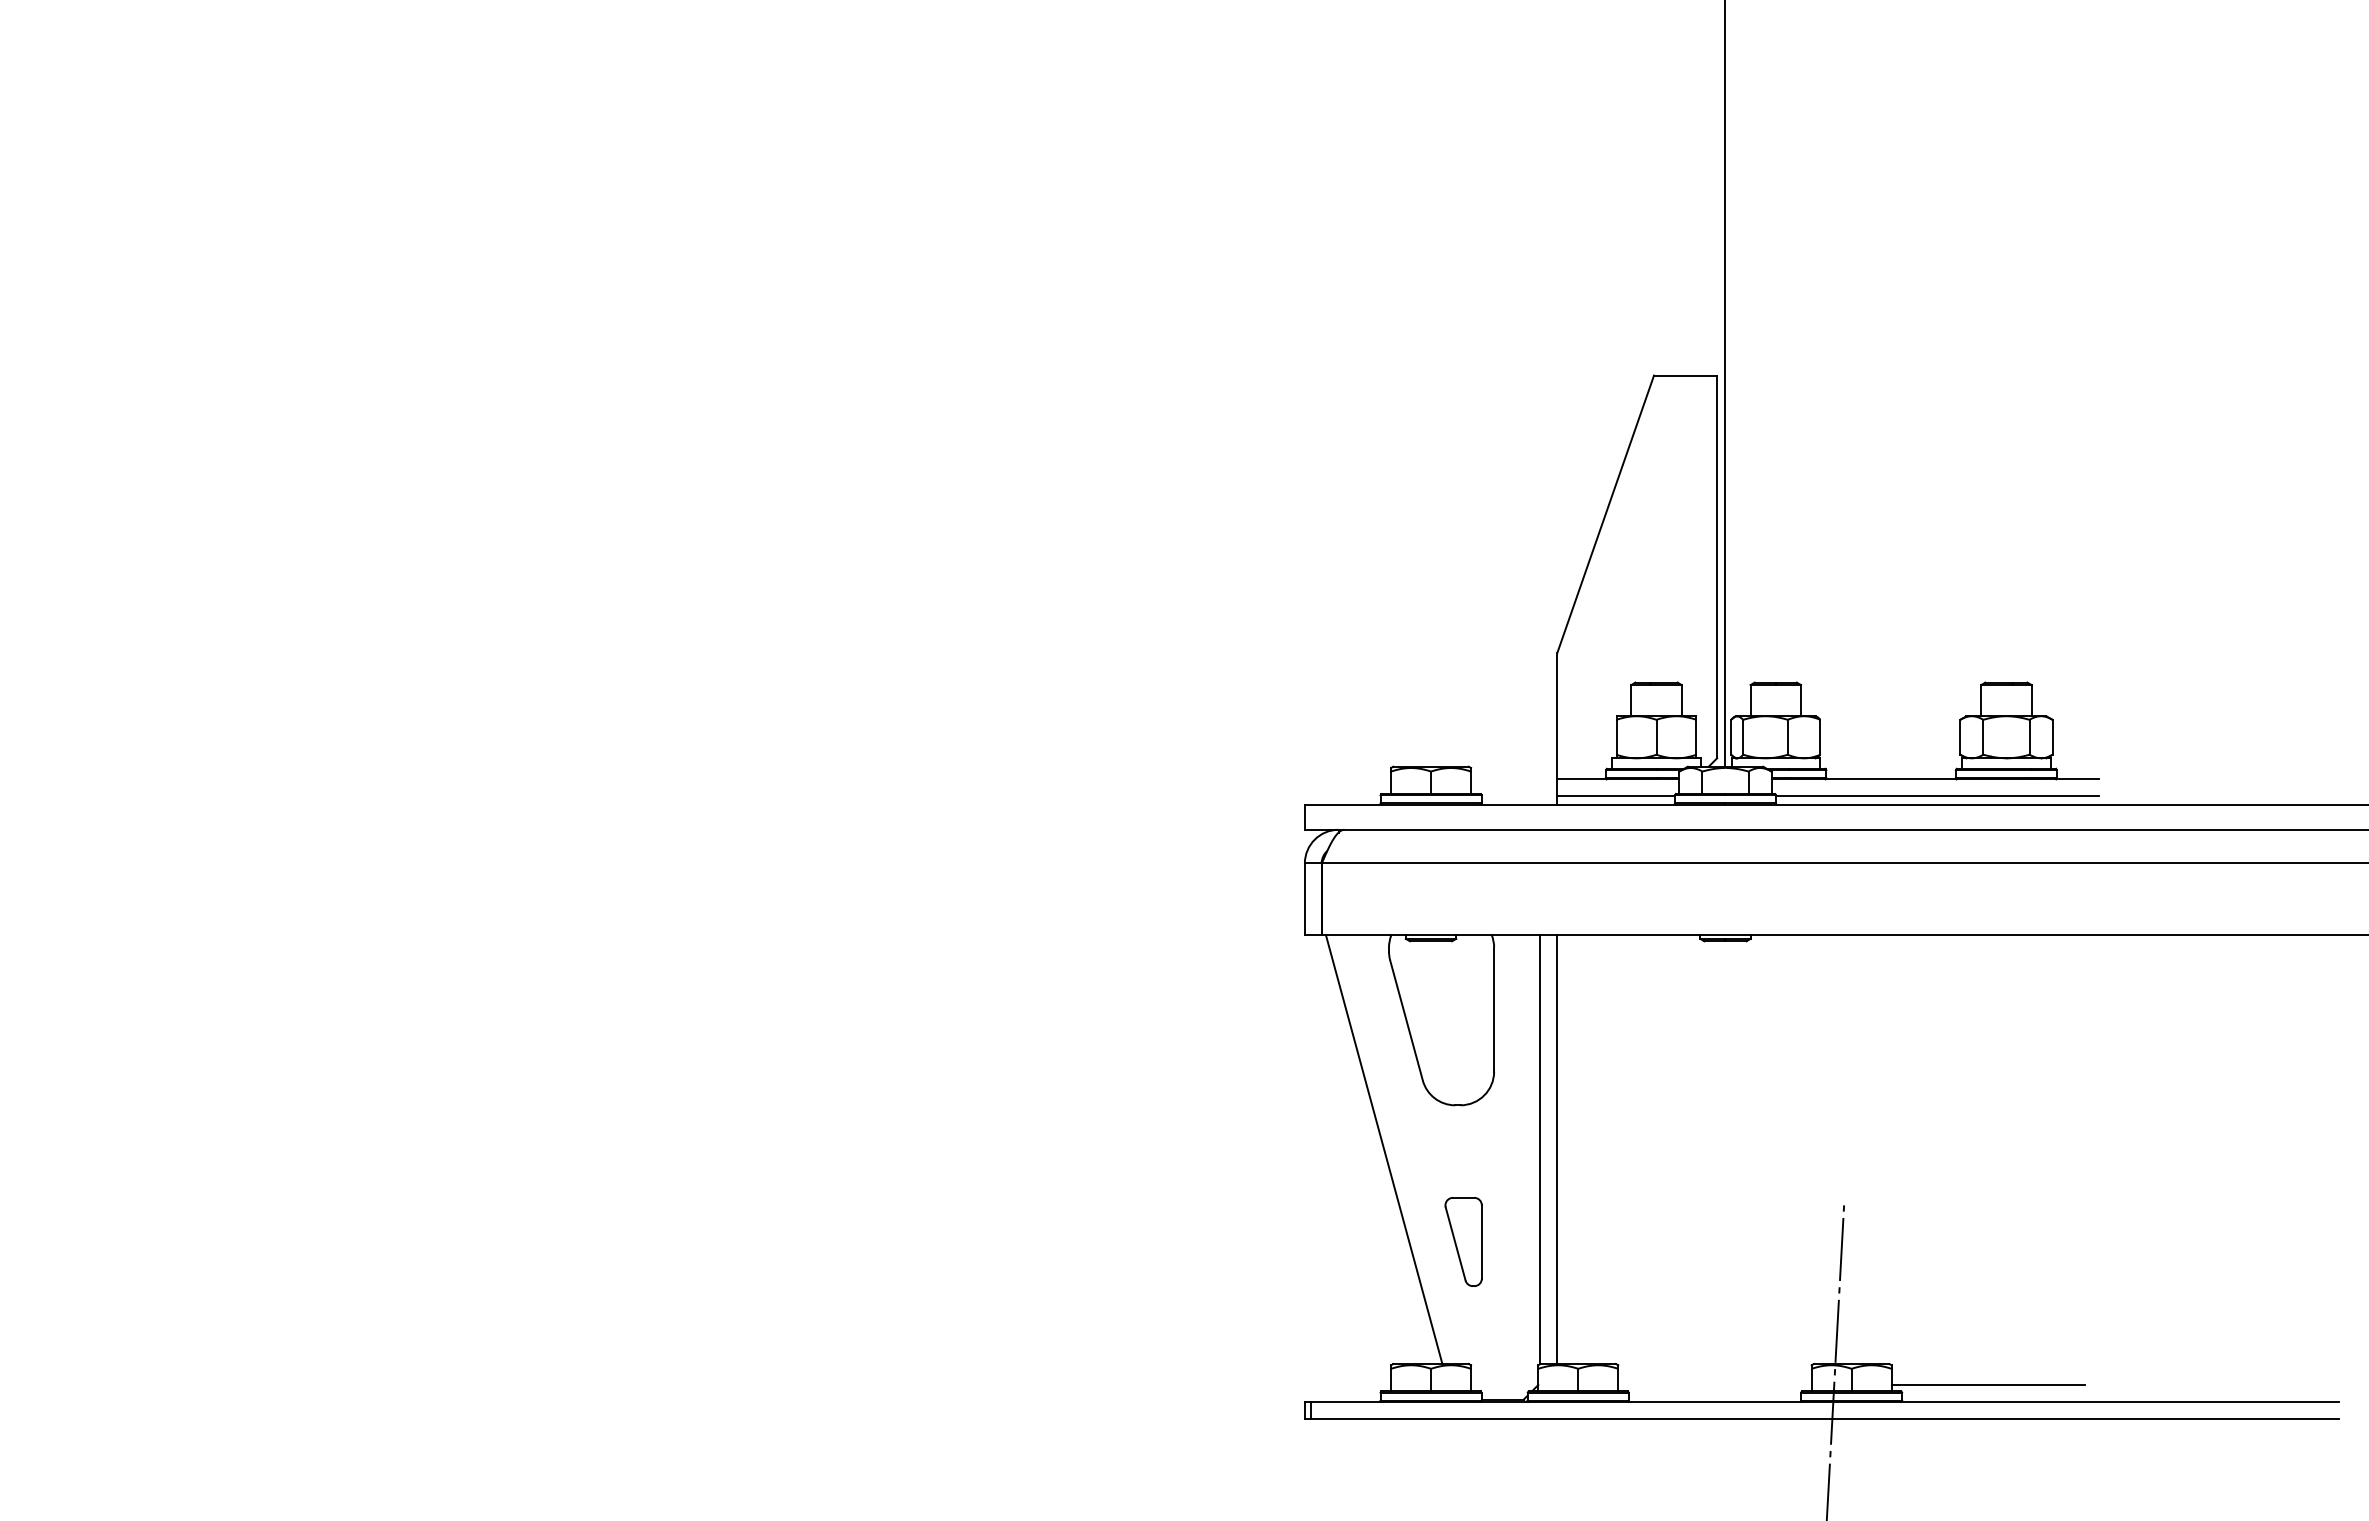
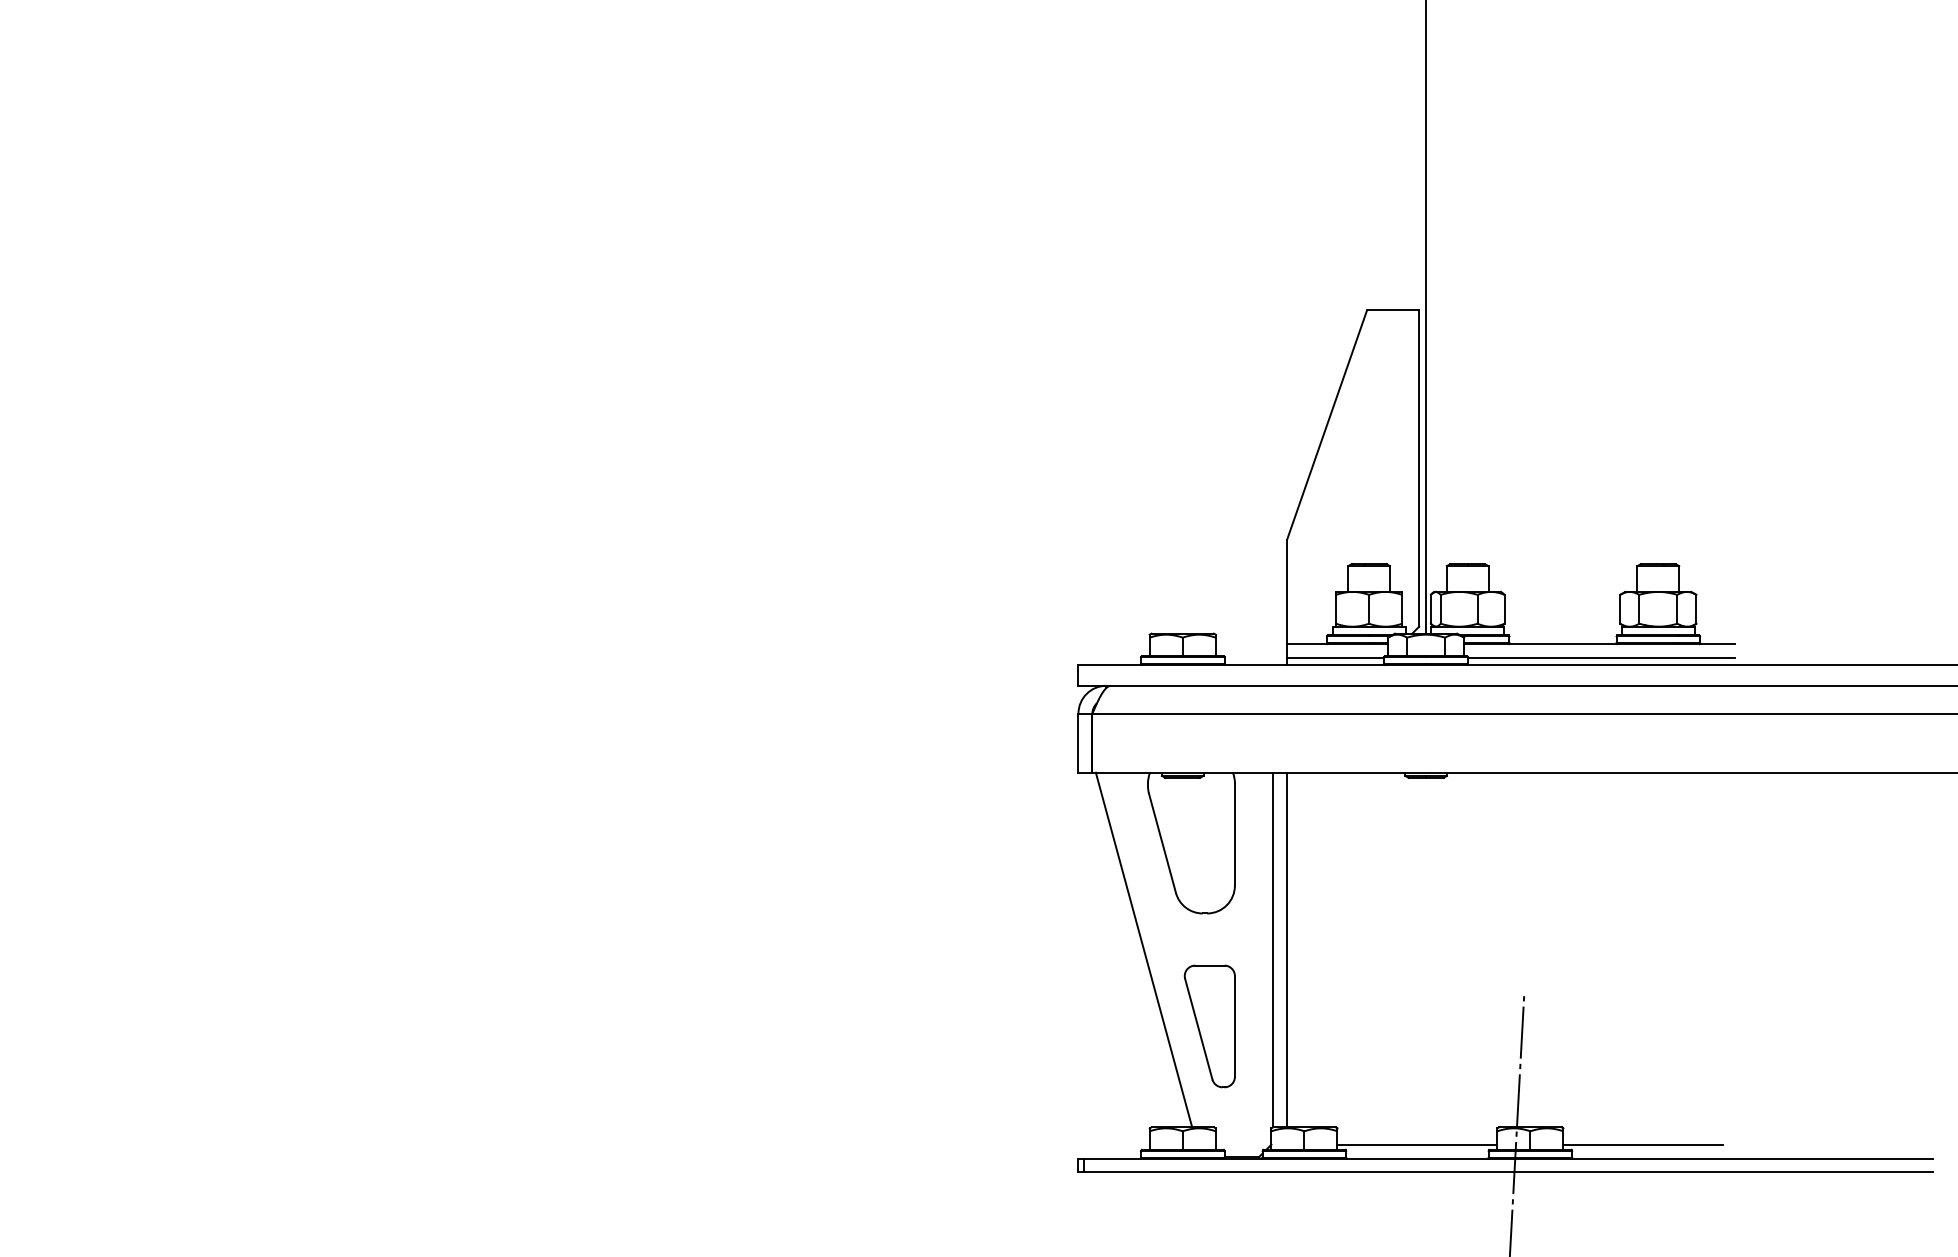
part: (1463, 1241) -> (1209, 1026), size x1.67
line: (1714, 1385) -> (1417, 1145), added

